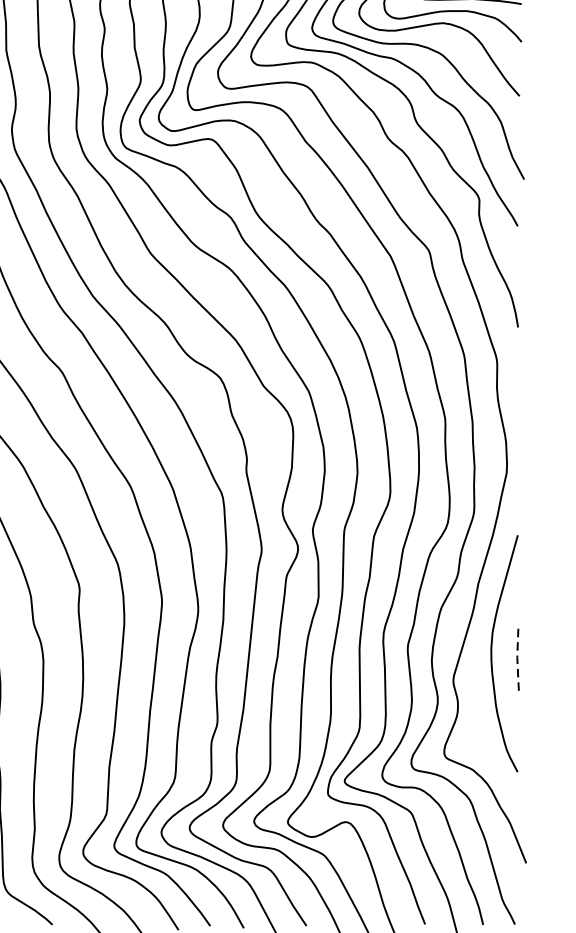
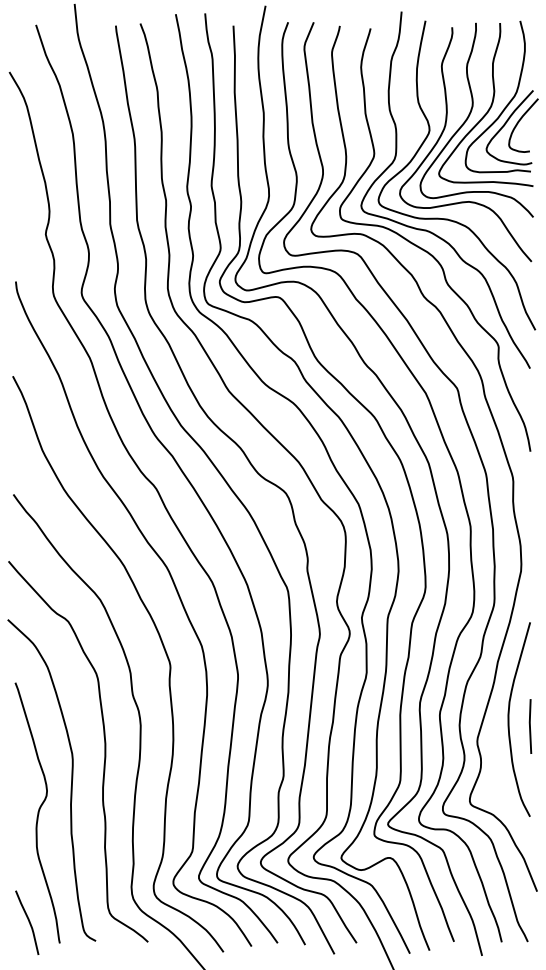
line: (516, 662) -> (529, 726), dashed -> solid

